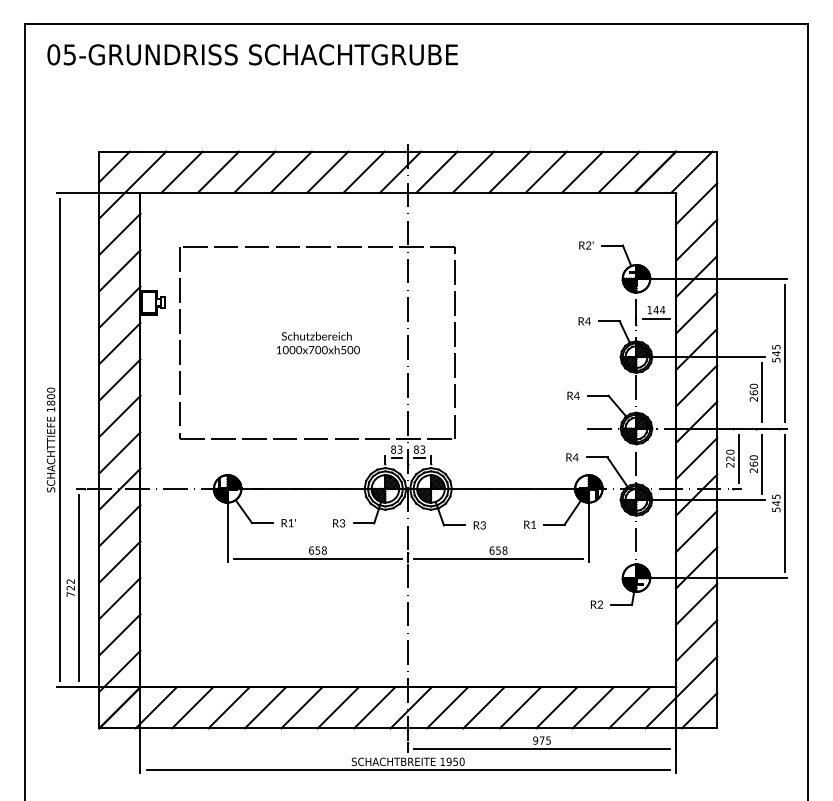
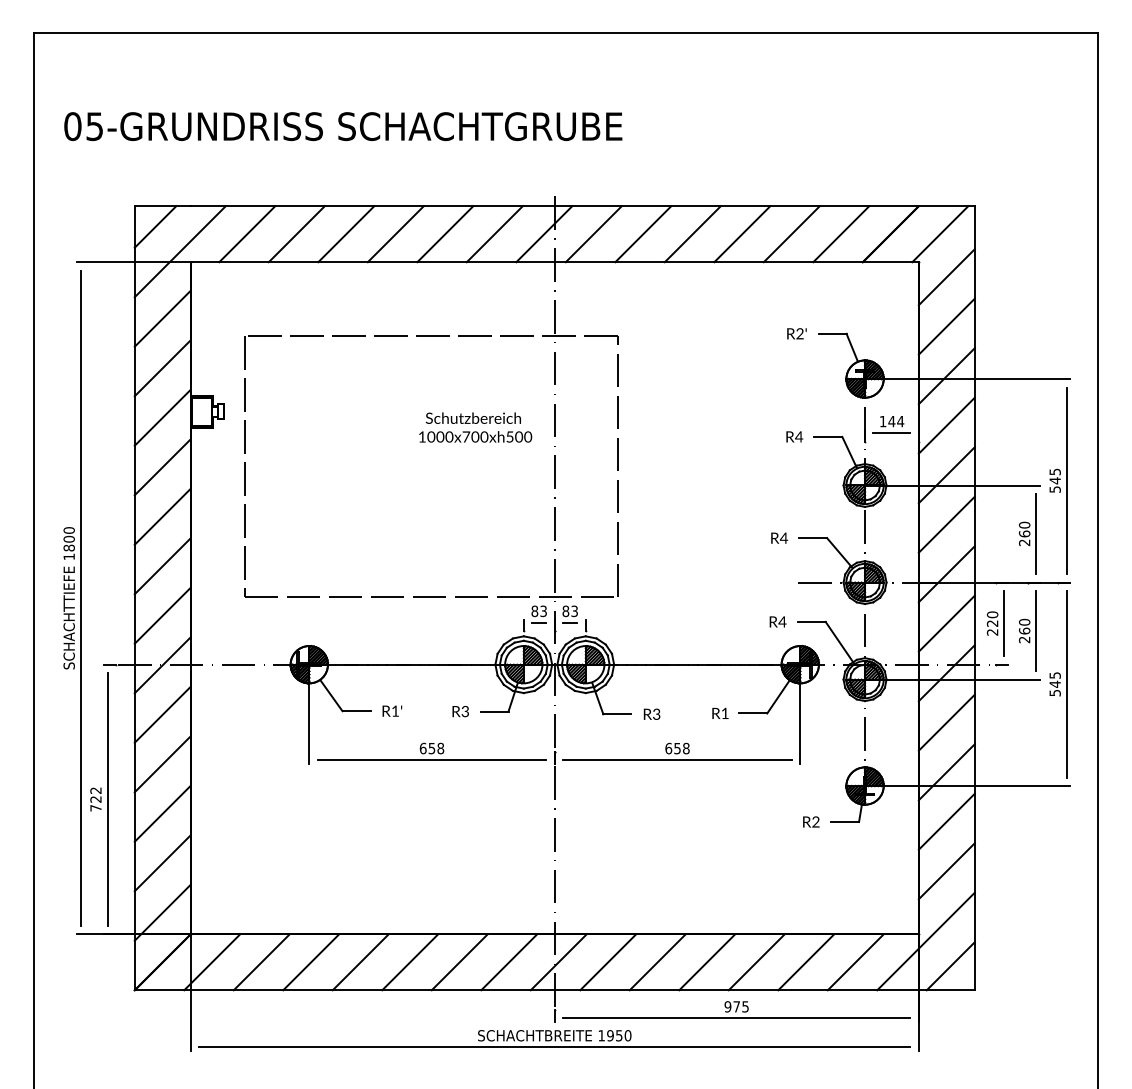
text: (252, 54) -> (343, 126), moved
text: (318, 343) -> (475, 427), moved

